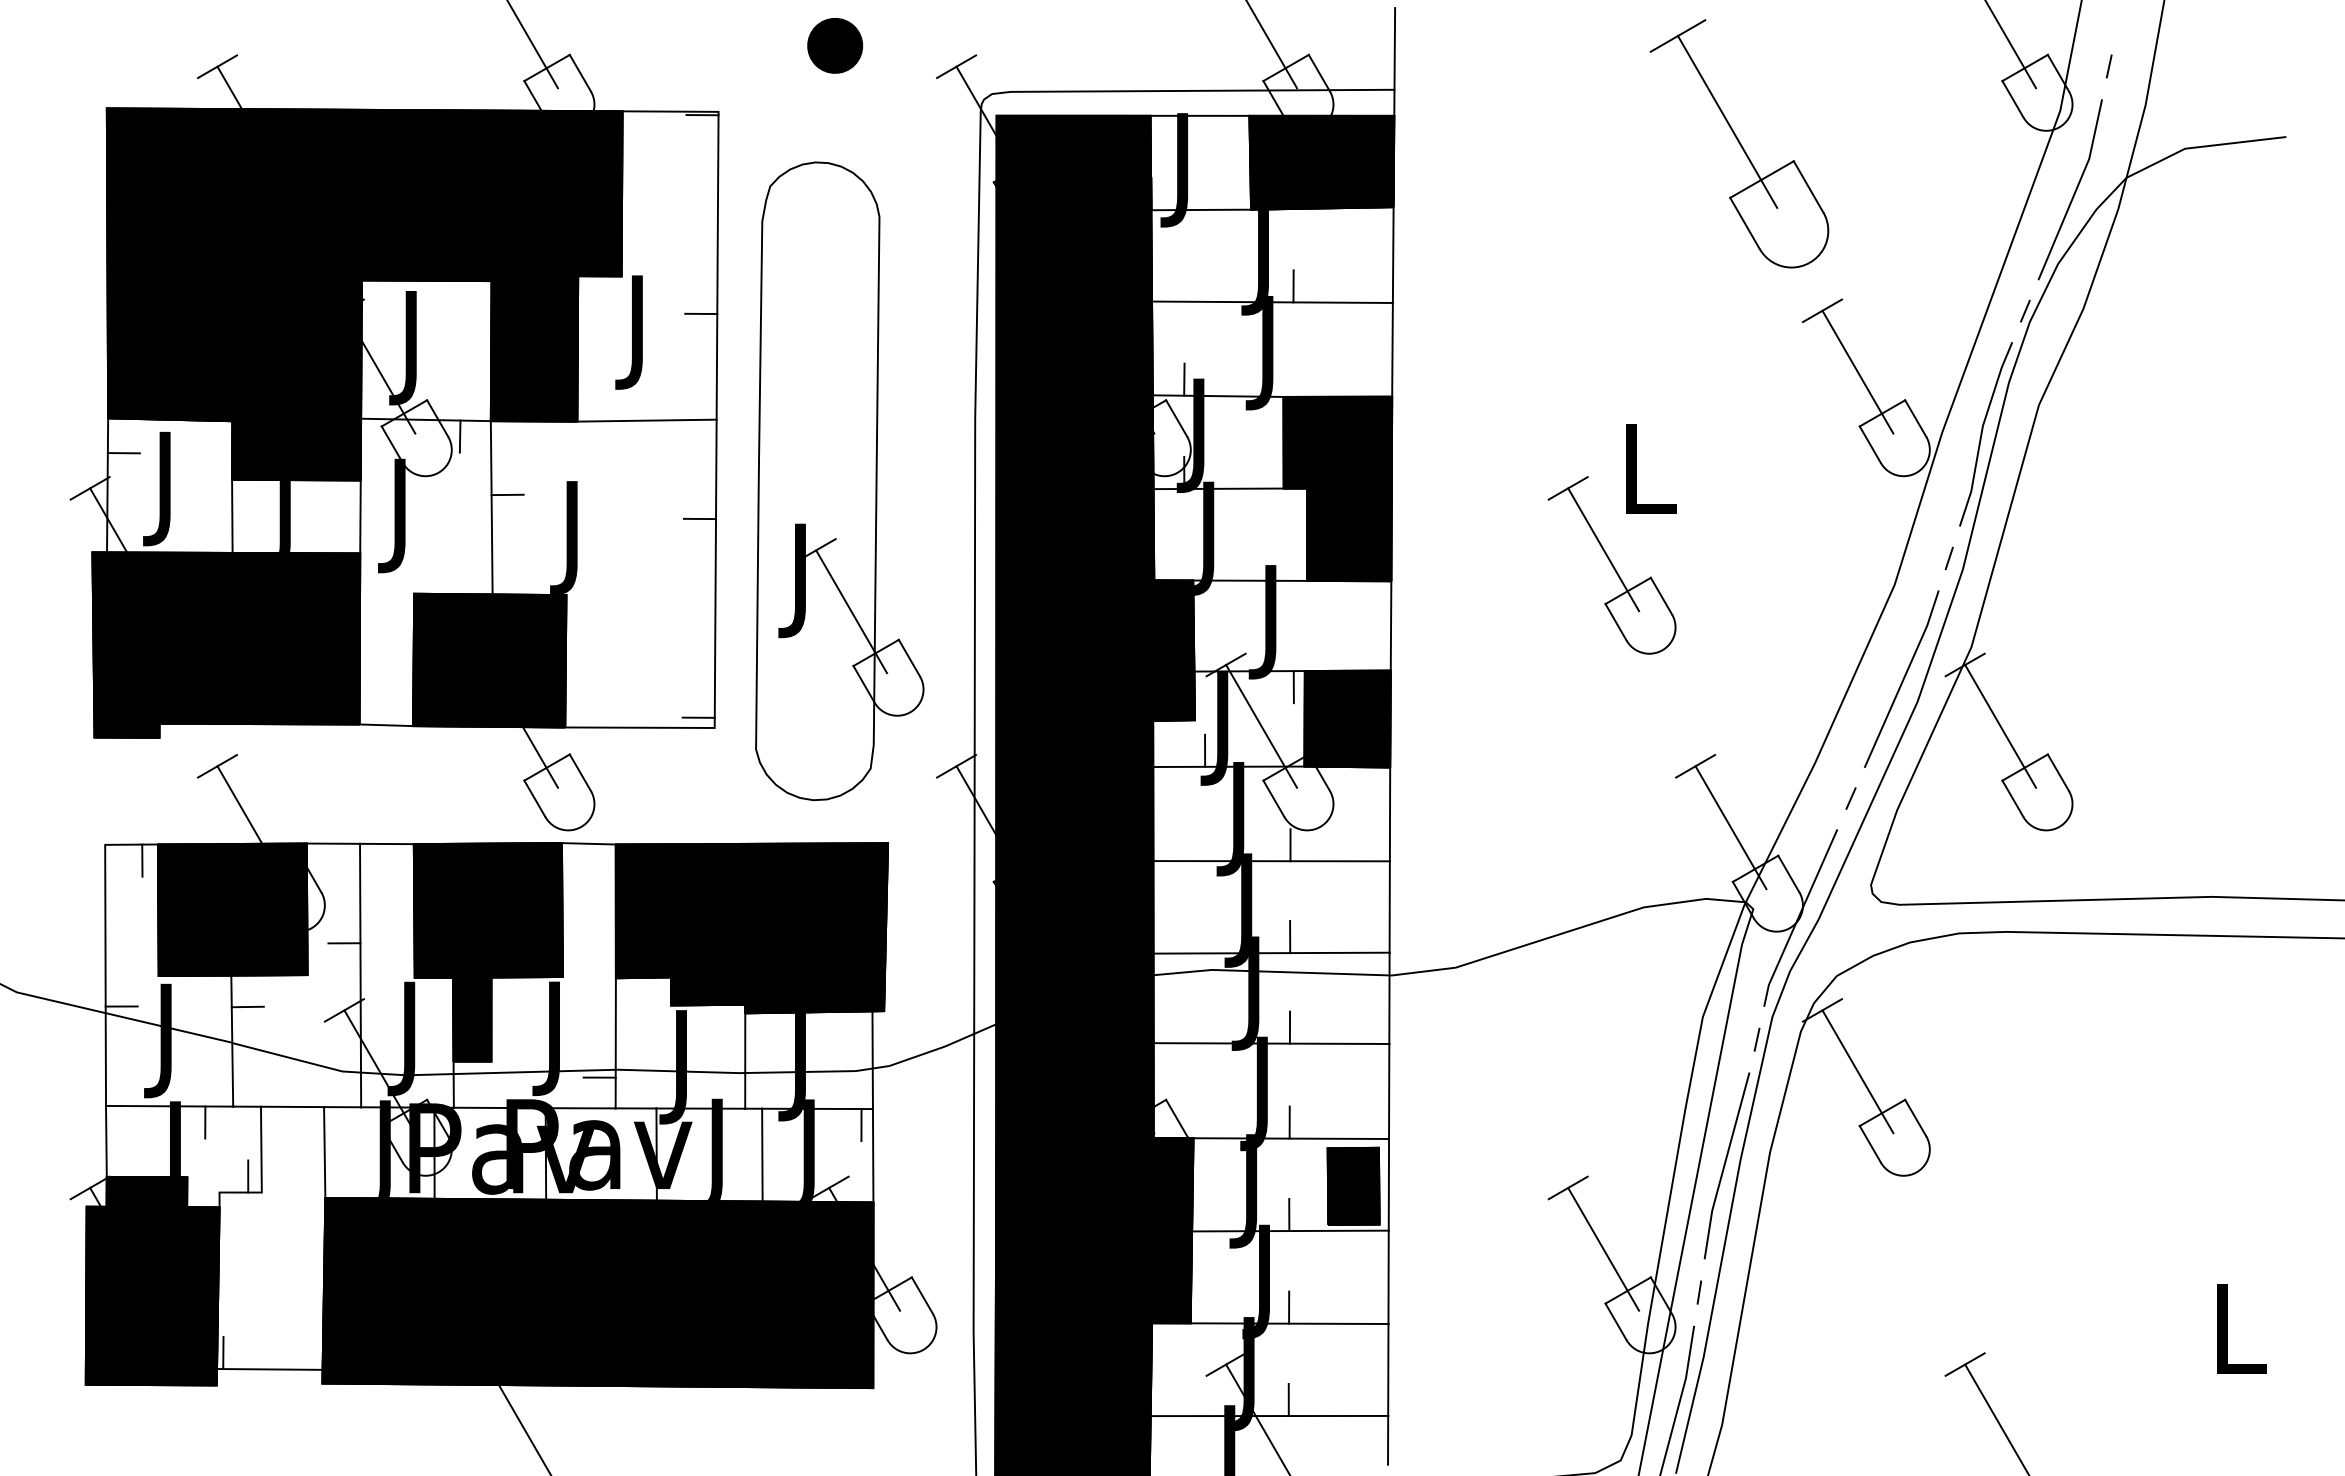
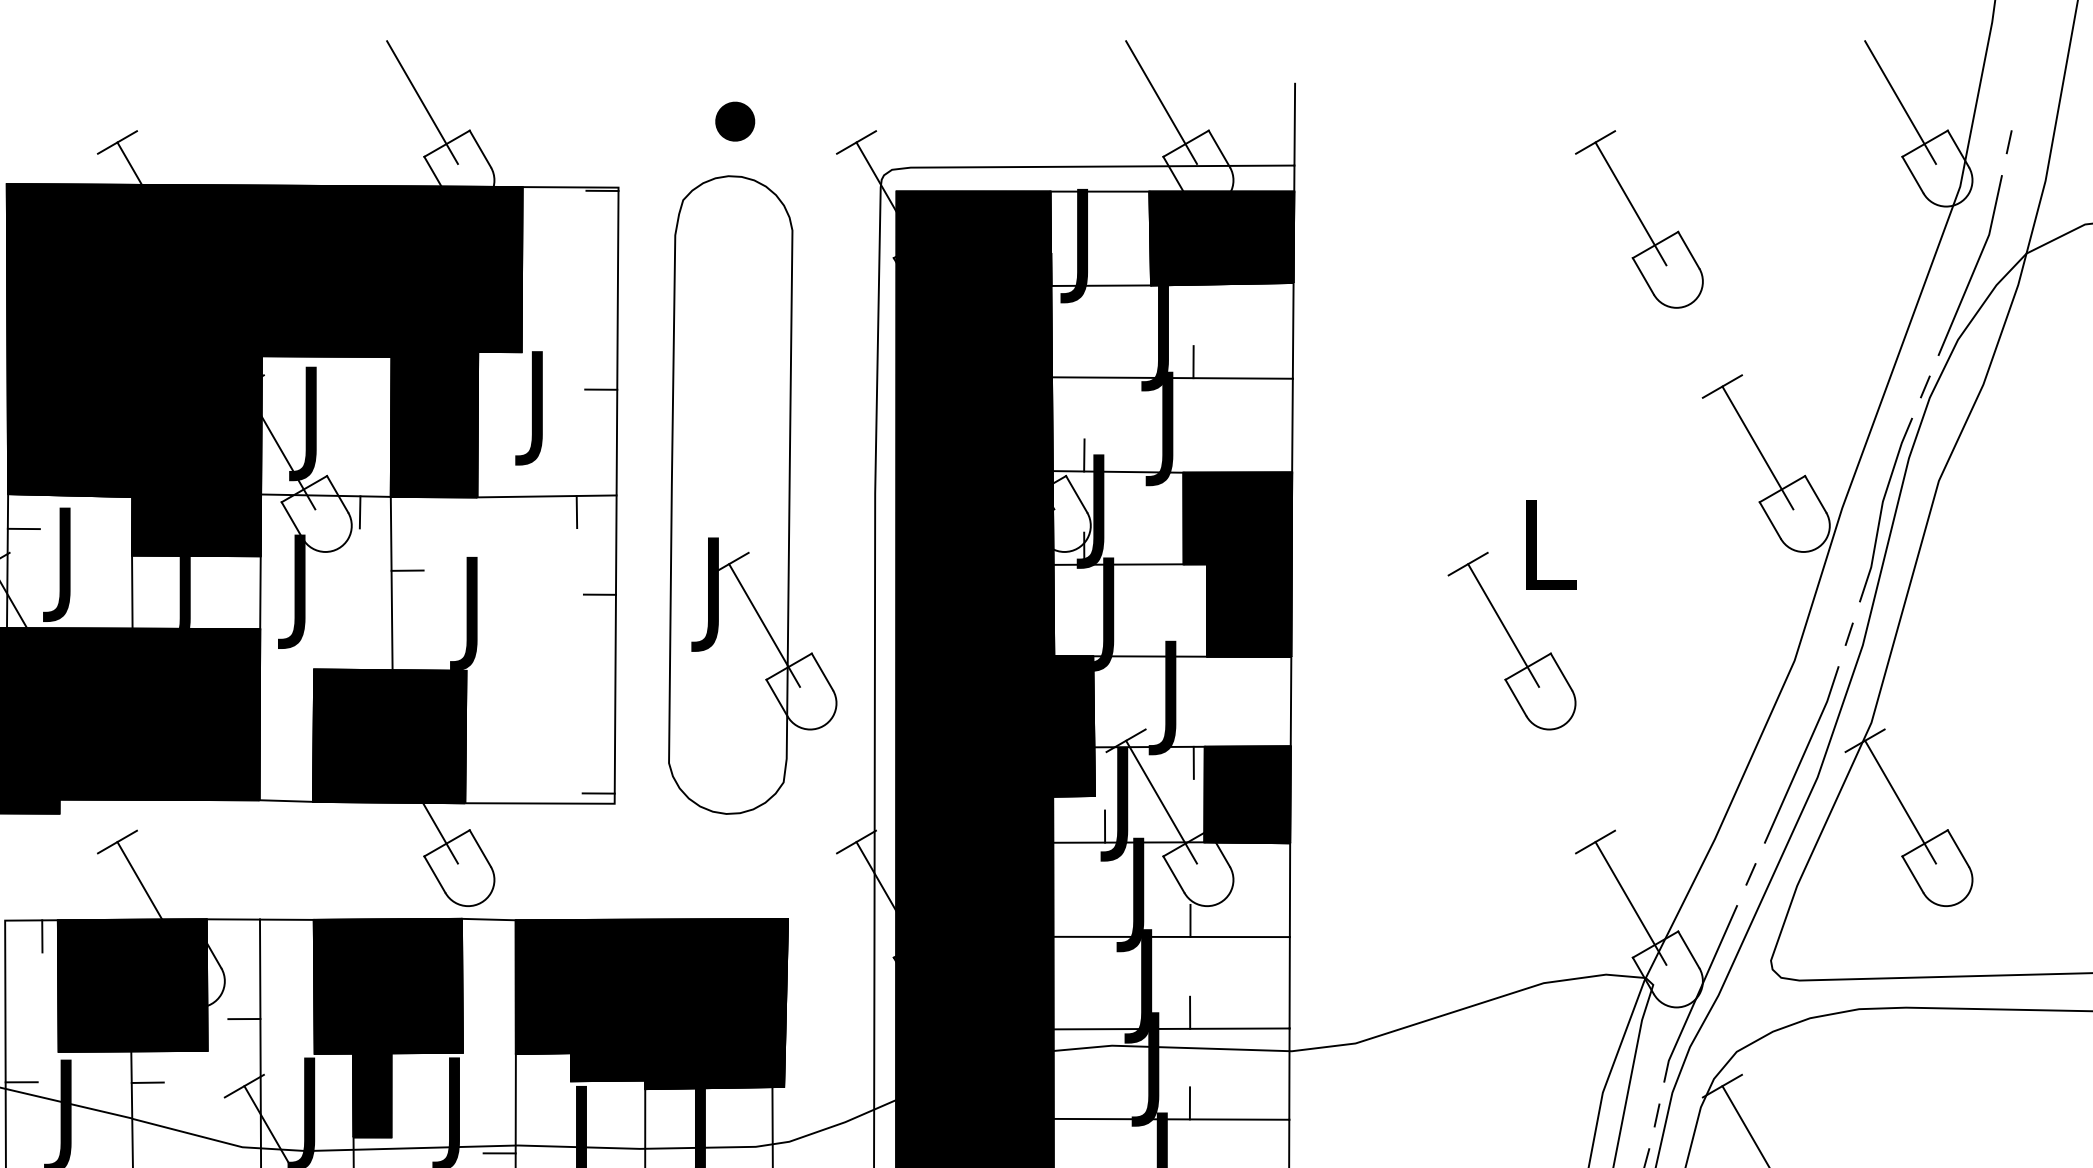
part: (835, 45) -> (735, 121), size x0.71
part: (1739, 143) -> (1639, 219), size x0.71
line: (676, 436) -> (576, 512), added
part: (839, 481) -> (752, 495), moved

